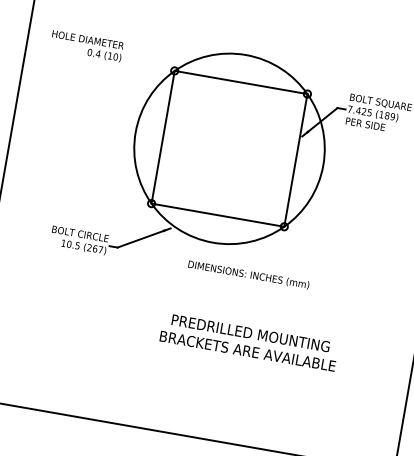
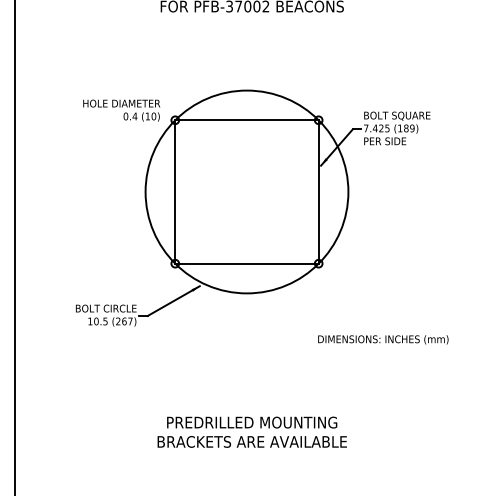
text: (86, 46) -> (121, 110), moved
text: (249, 274) -> (383, 339), moved
text: (248, 341) -> (251, 431), moved

